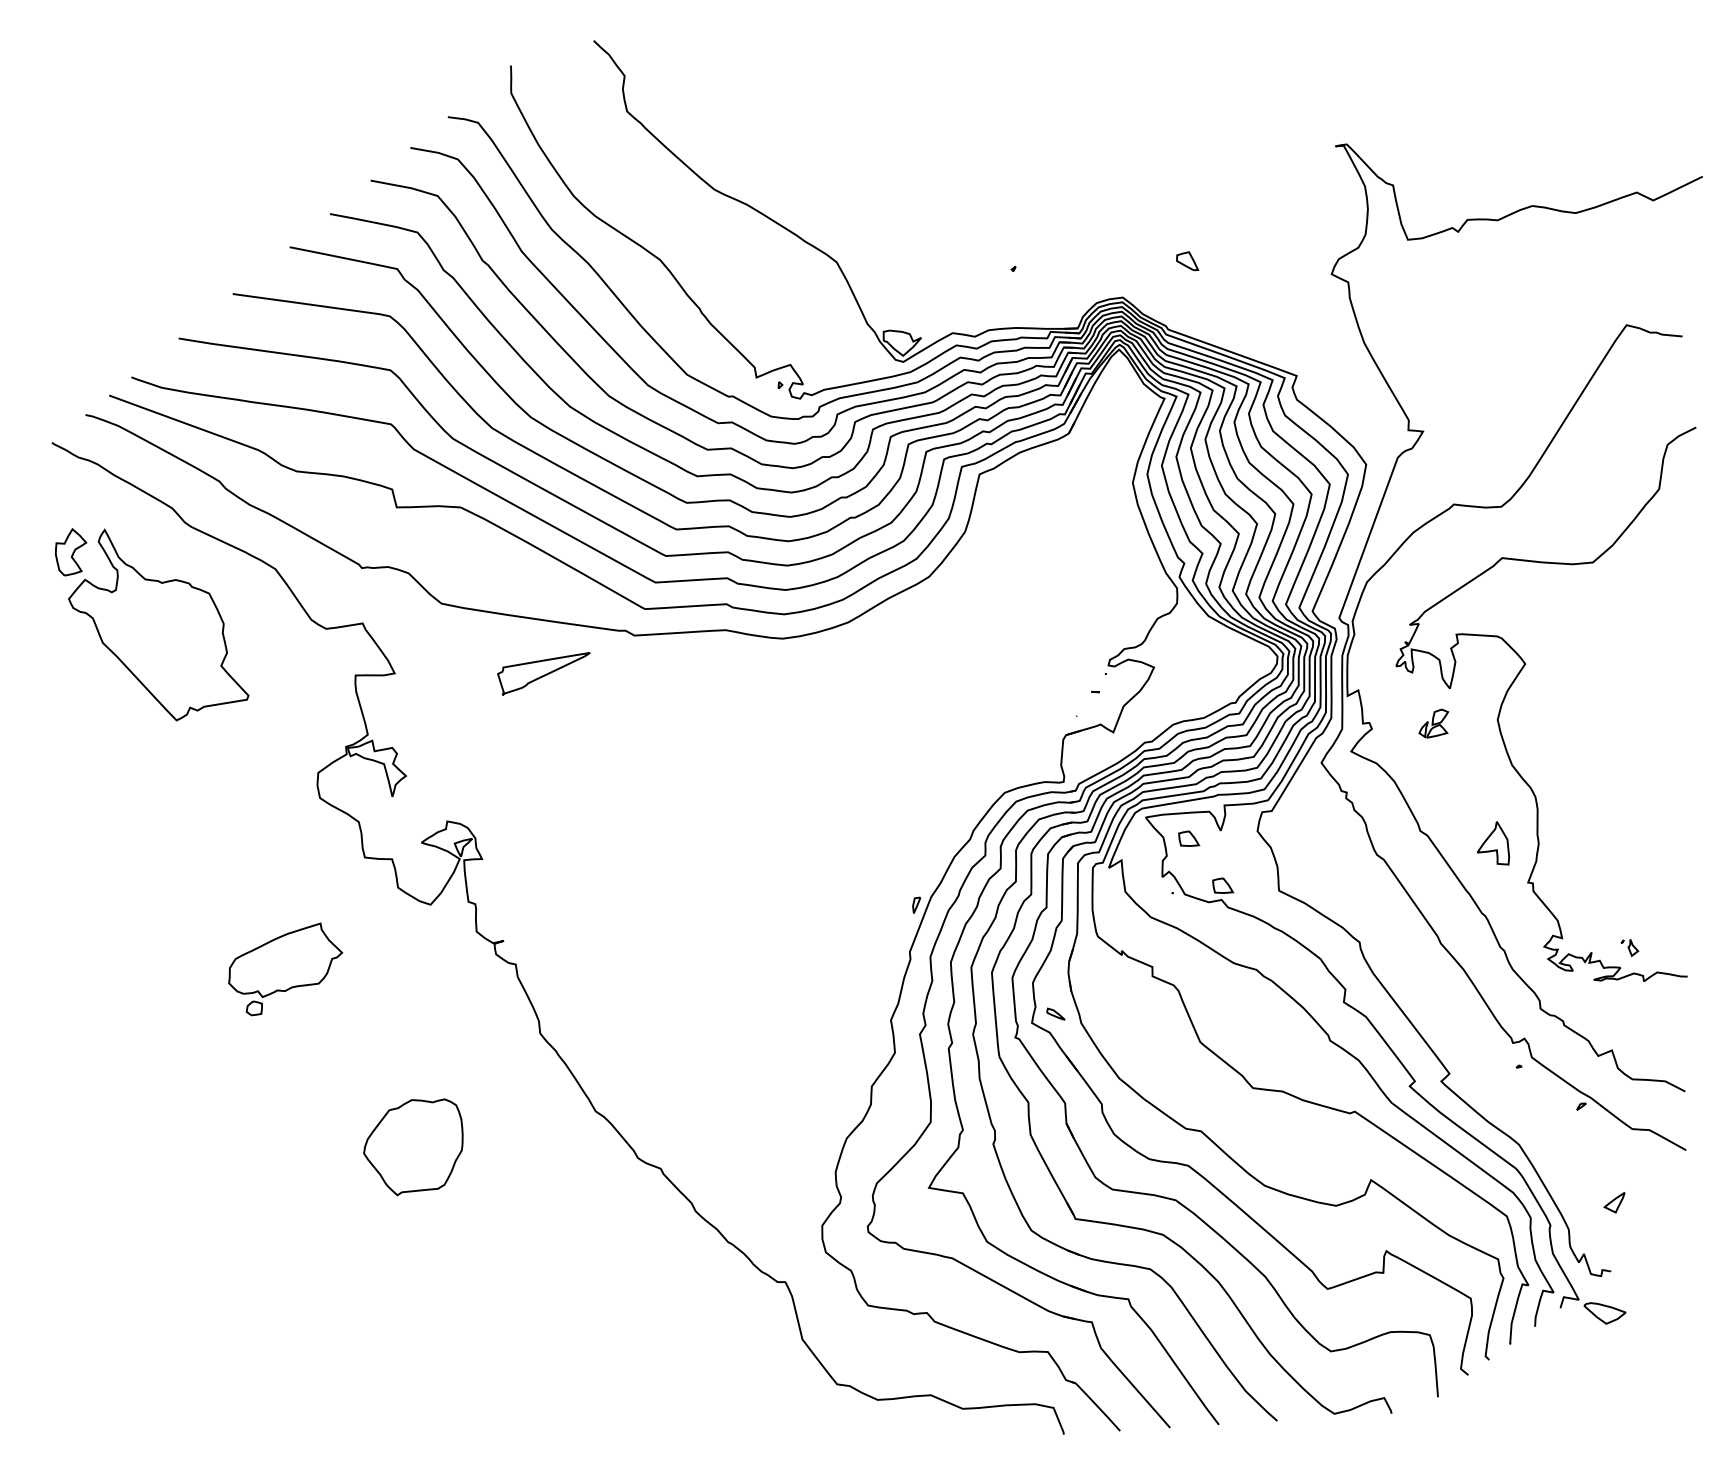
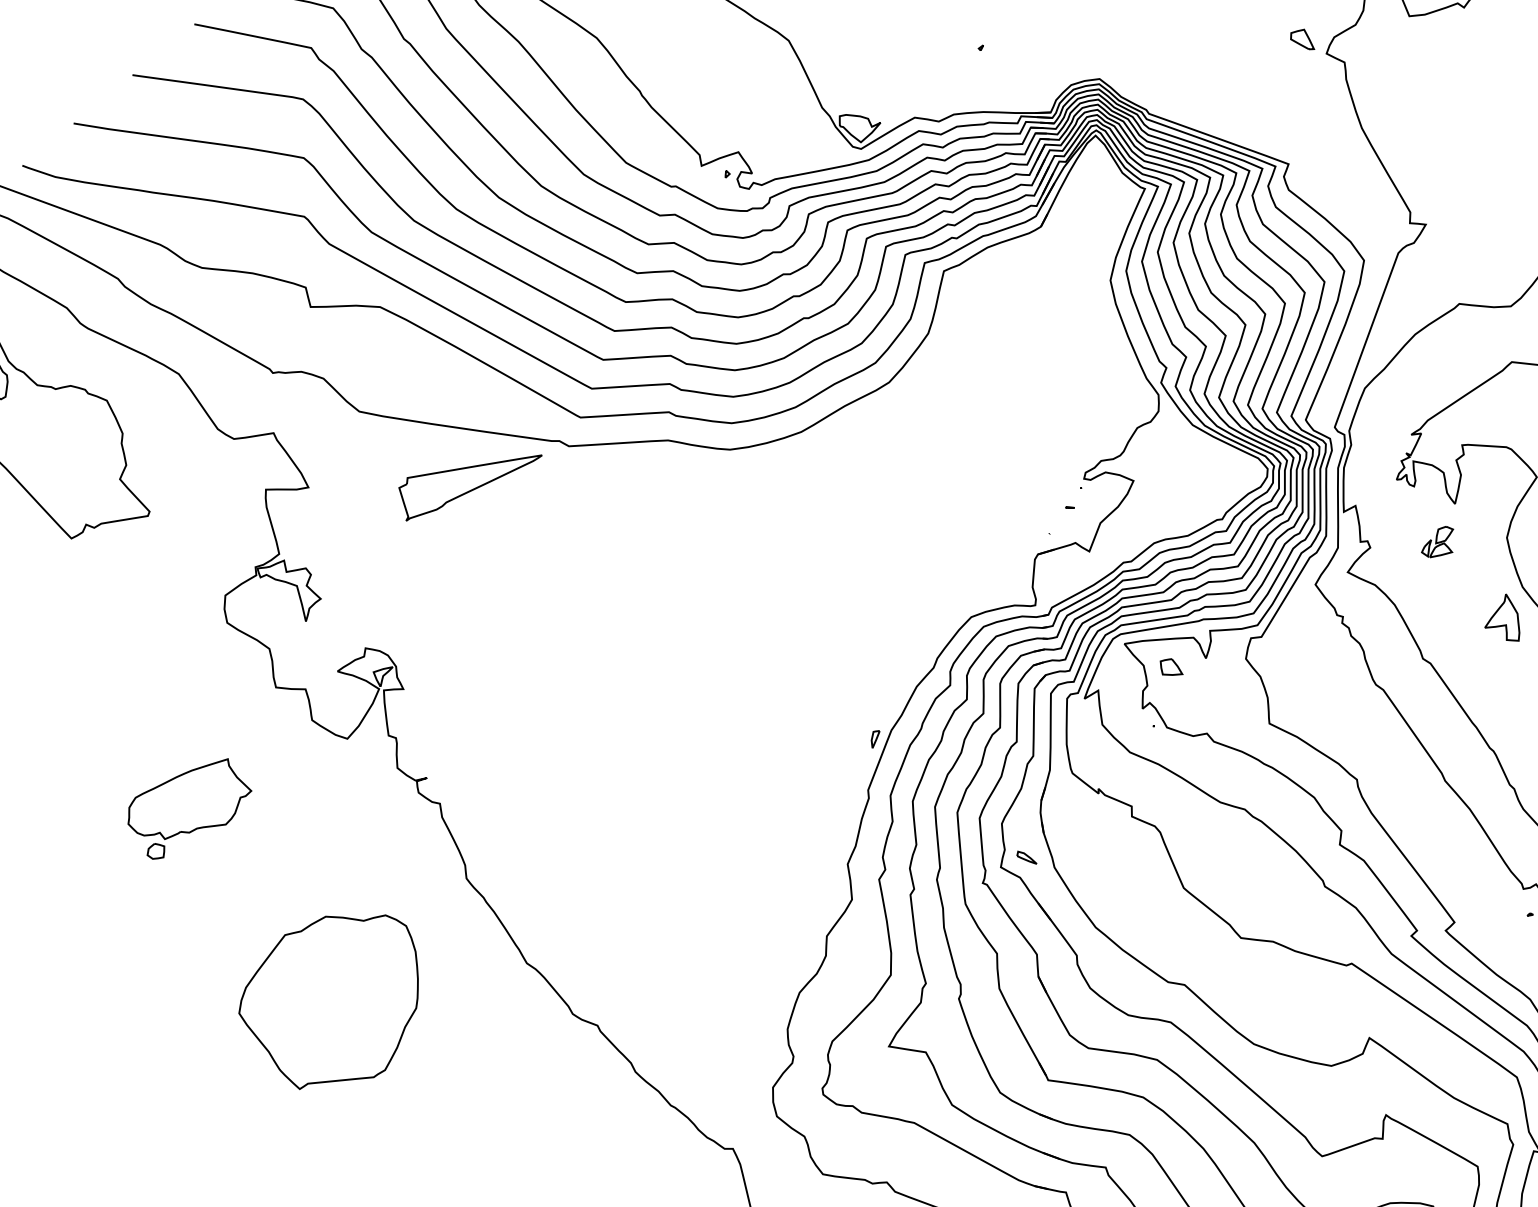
part: (1187, 261) -> (1302, 39), moved
part: (543, 673) -> (470, 487), size x1.43
part: (1493, 843) -> (1502, 617), moved
part: (1223, 885) -> (1209, 717), removed
part: (413, 1147) -> (328, 1002), size x1.67

